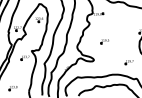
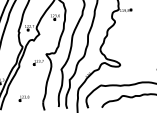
part: (104, 41) -> (132, 42), removed

